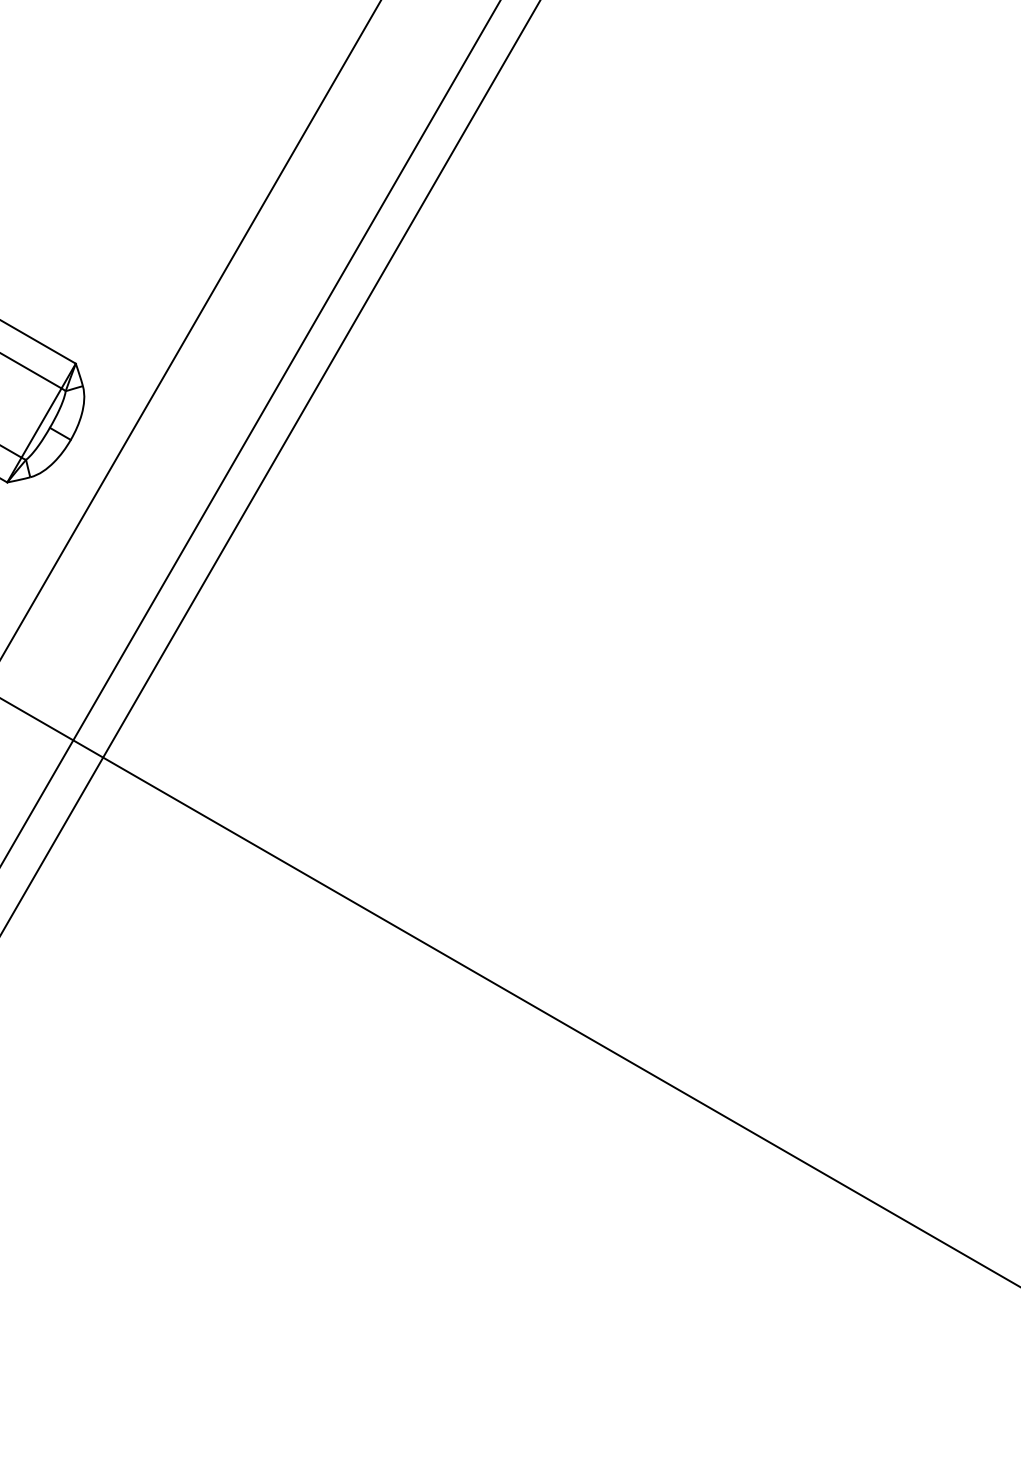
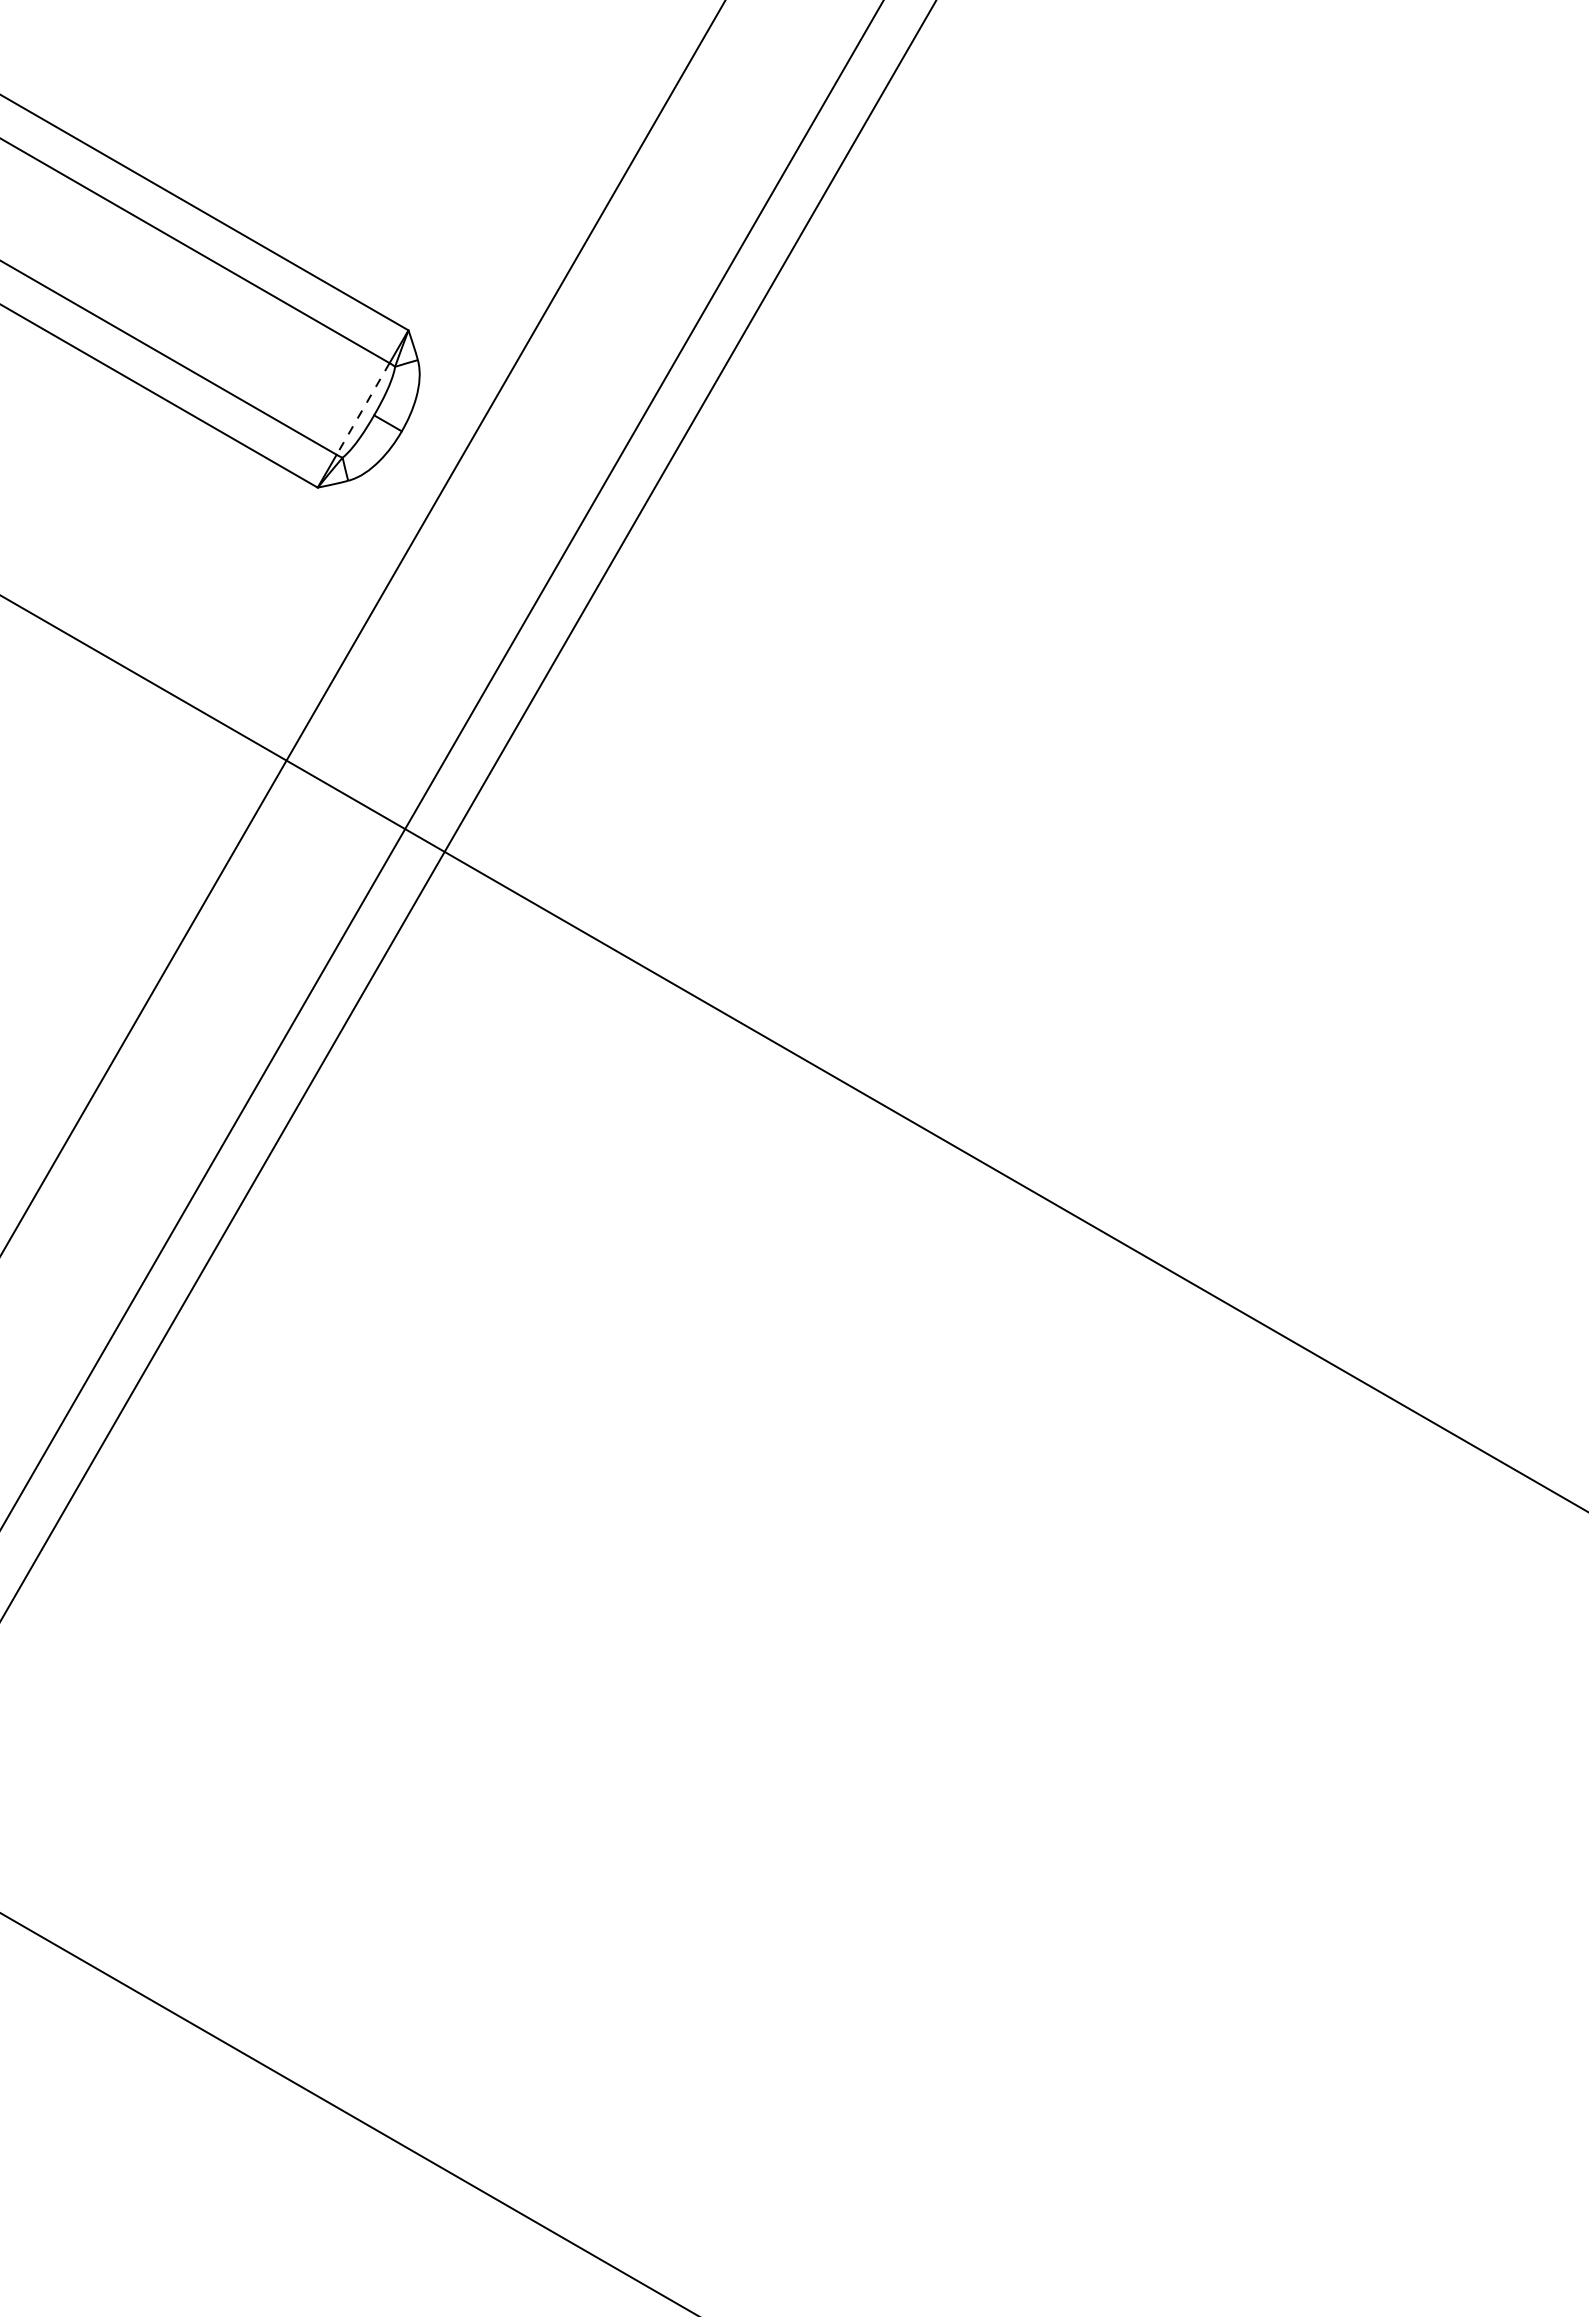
line: (41, 422) -> (363, 408), solid -> dashed

